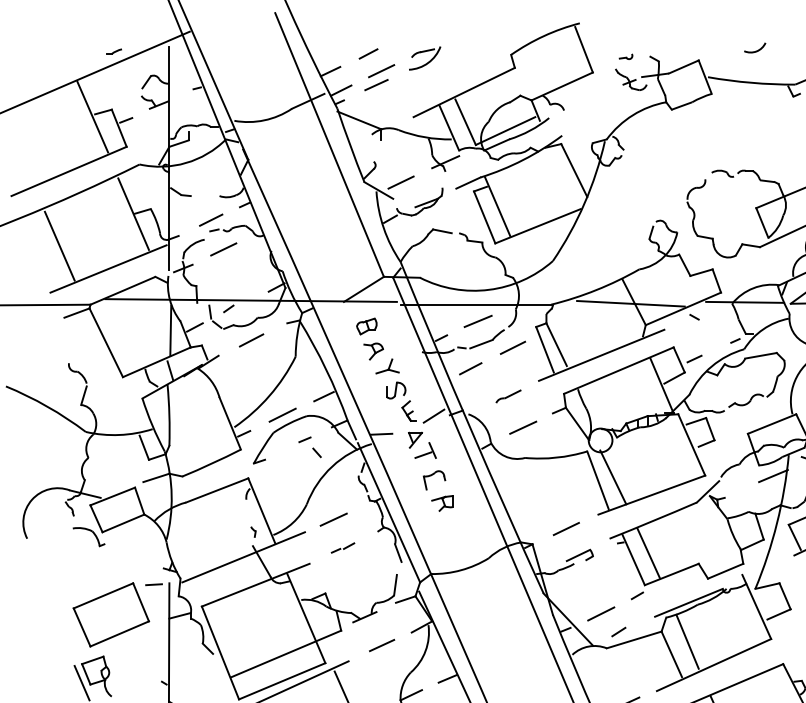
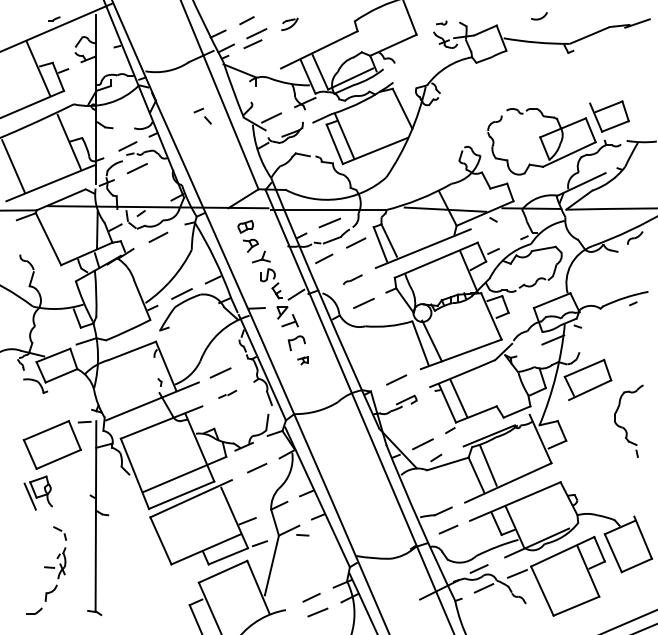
part: (424, 58) -> (289, 24), size x0.7
part: (309, 446) -> (202, 115), moved
part: (441, 503) -> (302, 360), size x0.6

